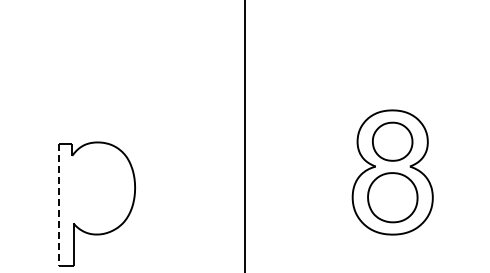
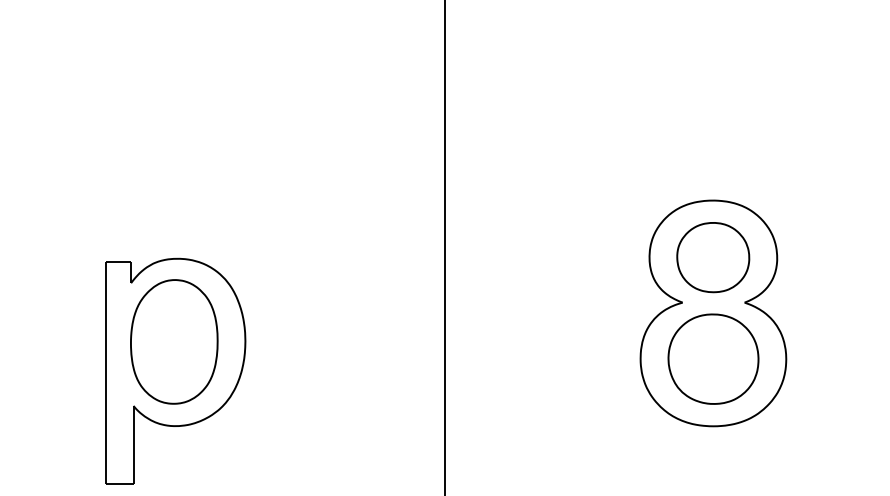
part: (95, 188) -> (173, 342), added
line: (58, 205) -> (106, 373), dashed -> solid

